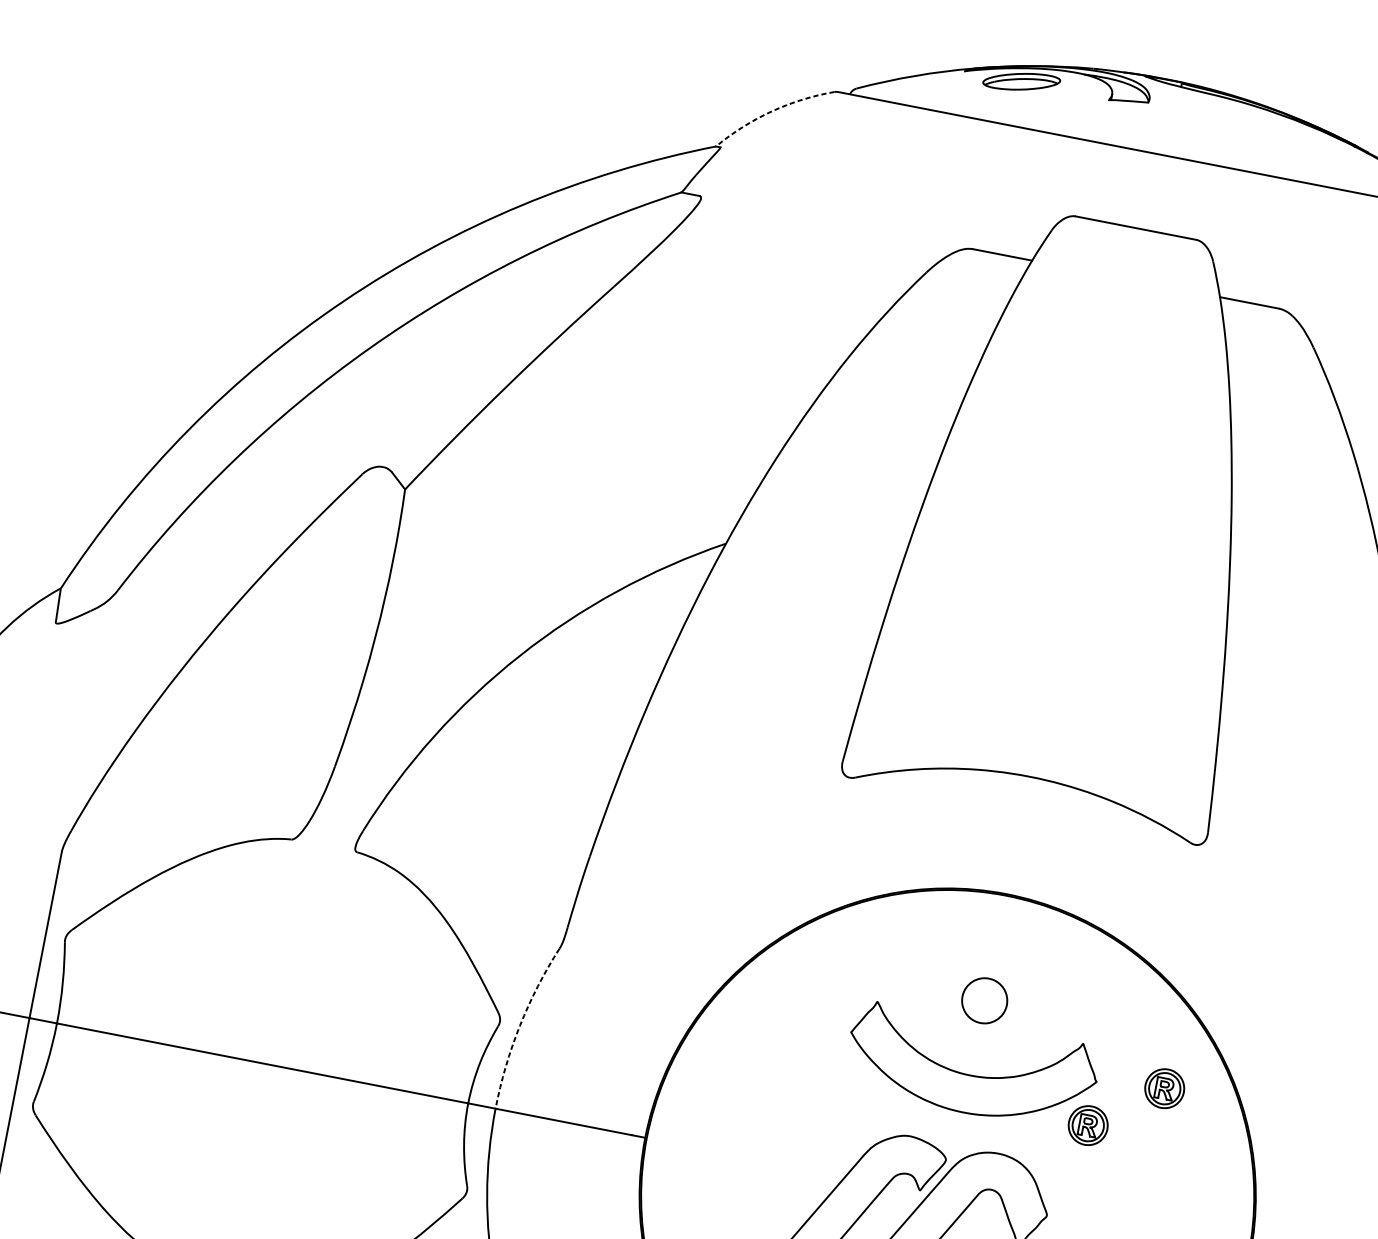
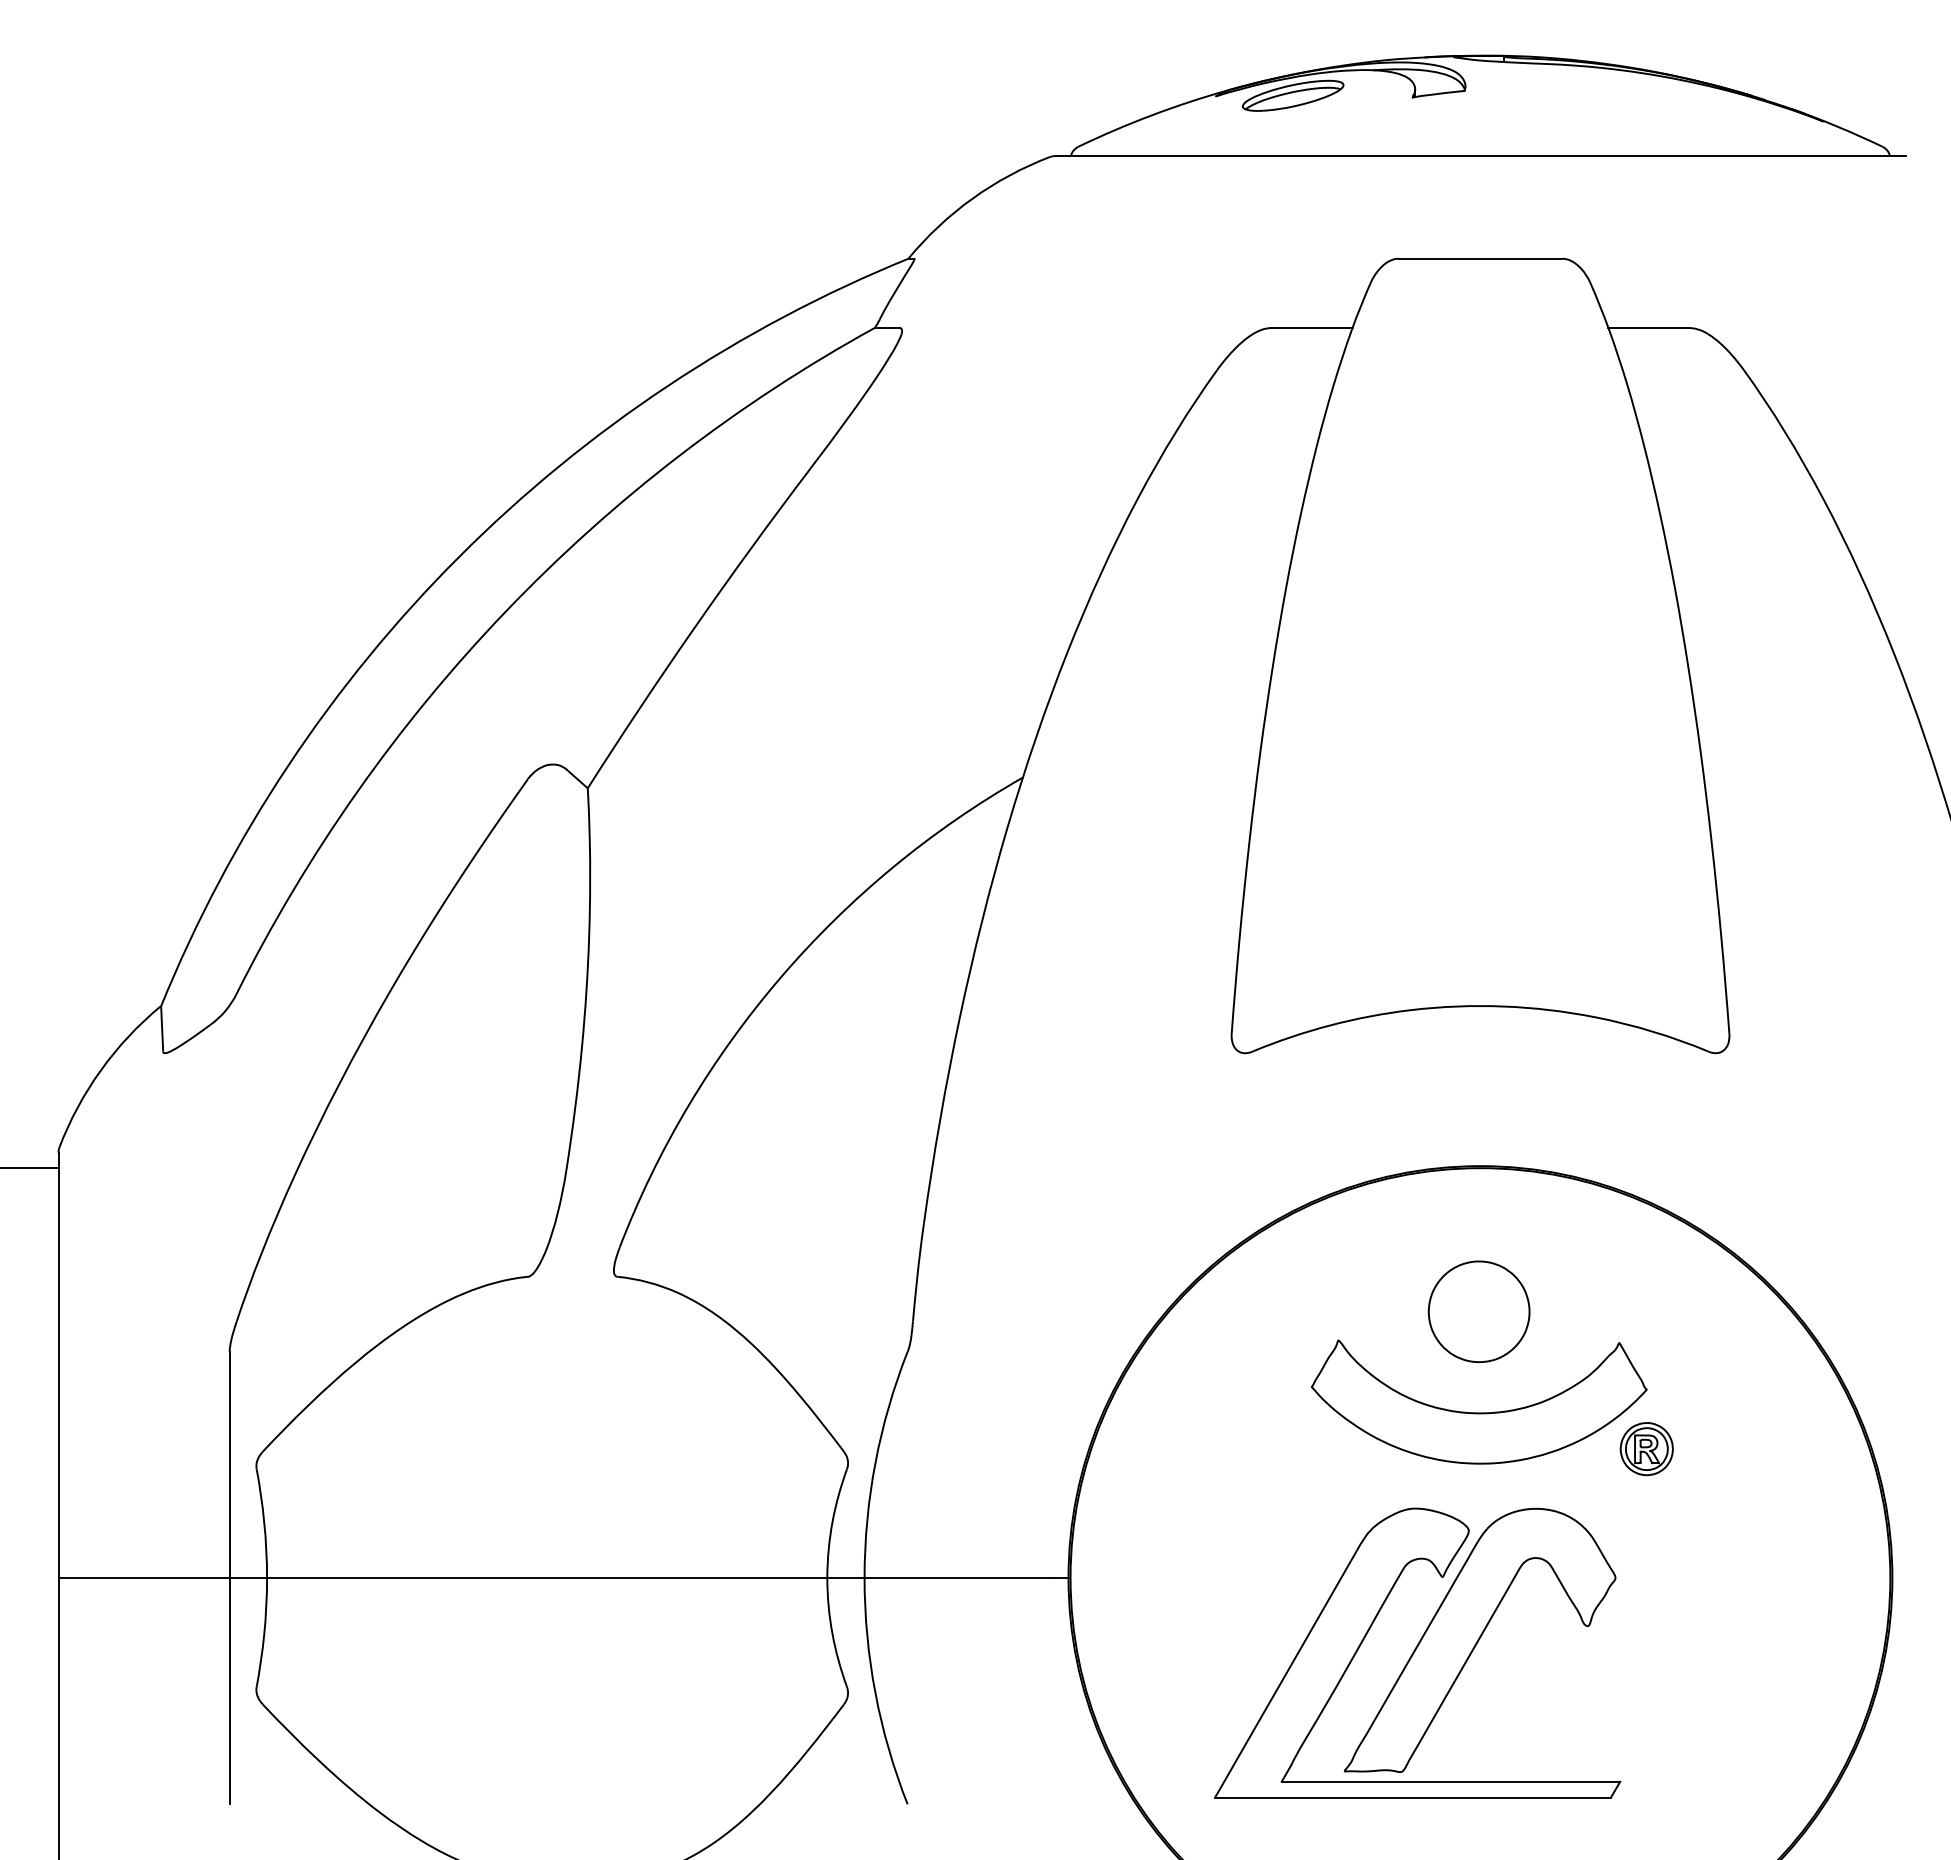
arc: (771, 111) -> (972, 198), dashed -> solid
part: (984, 1000) -> (1478, 1311), size x1.67
arc: (520, 1025) -> (875, 1462), dashed -> solid
part: (1164, 1088) -> (1737, 1381), removed

